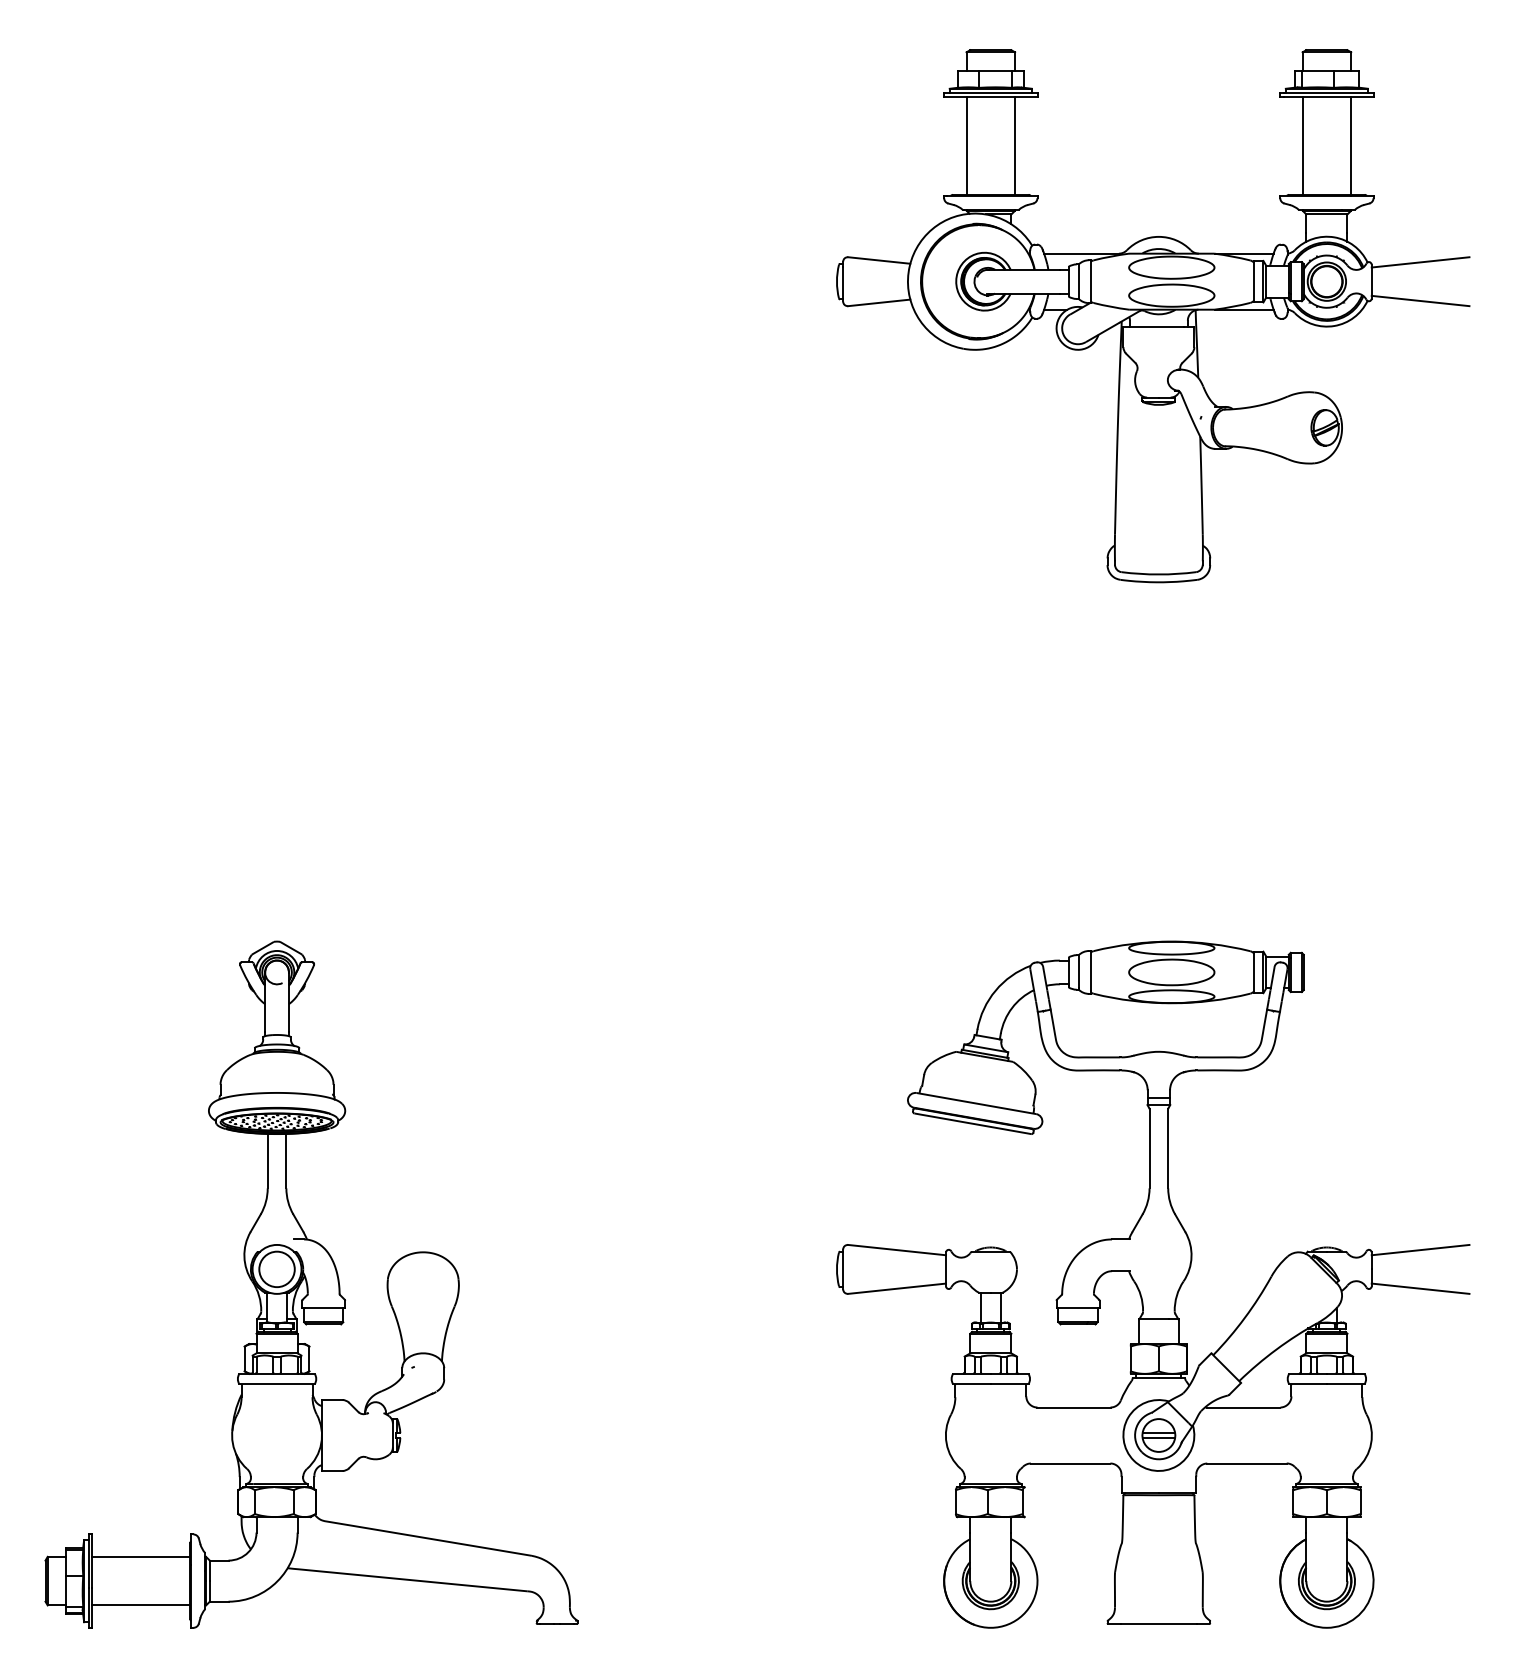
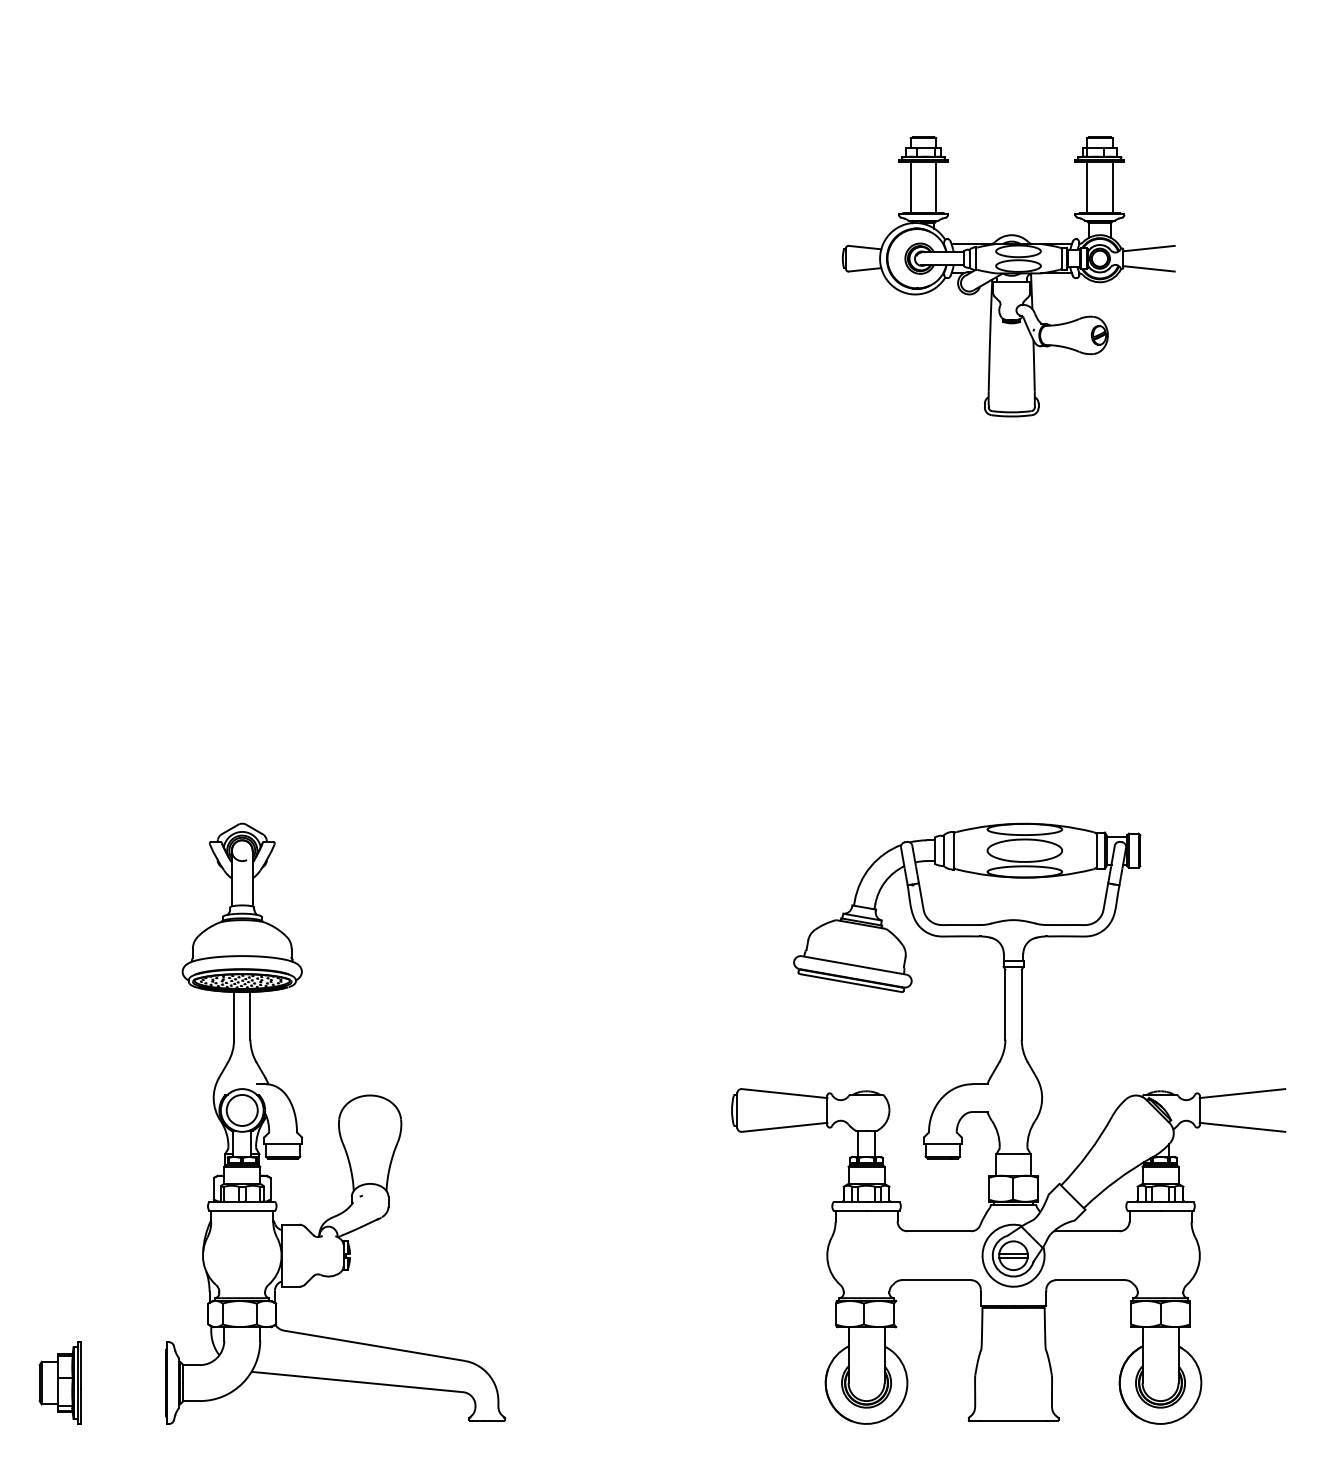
part: (1153, 315) -> (1008, 276), size x0.6
line: (141, 1556) -> (123, 1361), removed
line: (141, 1605) -> (123, 1404), removed

